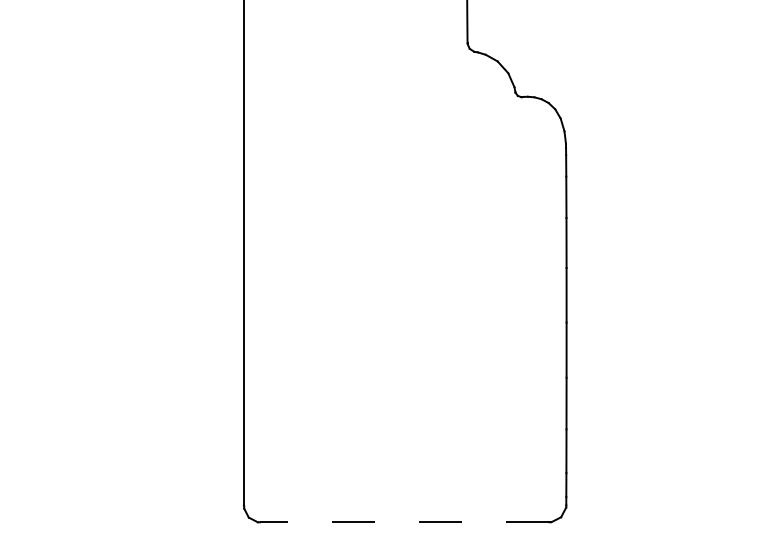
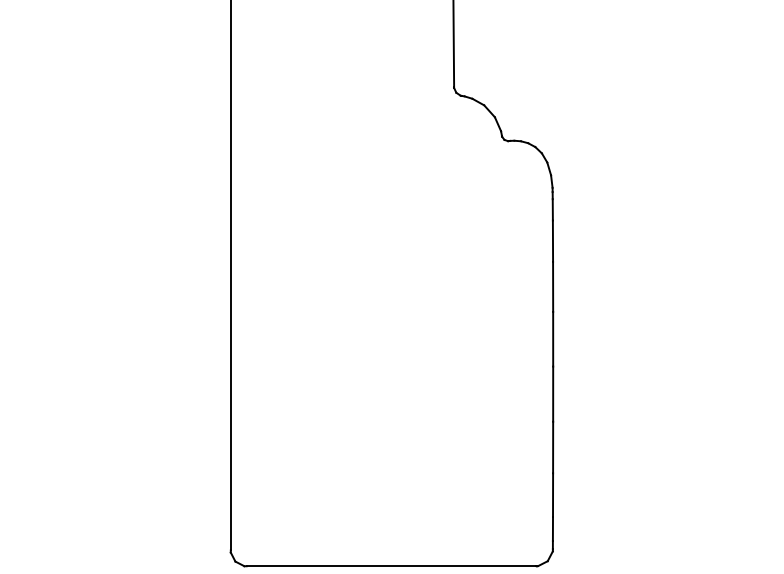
line: (403, 522) -> (390, 566), dashed -> solid

